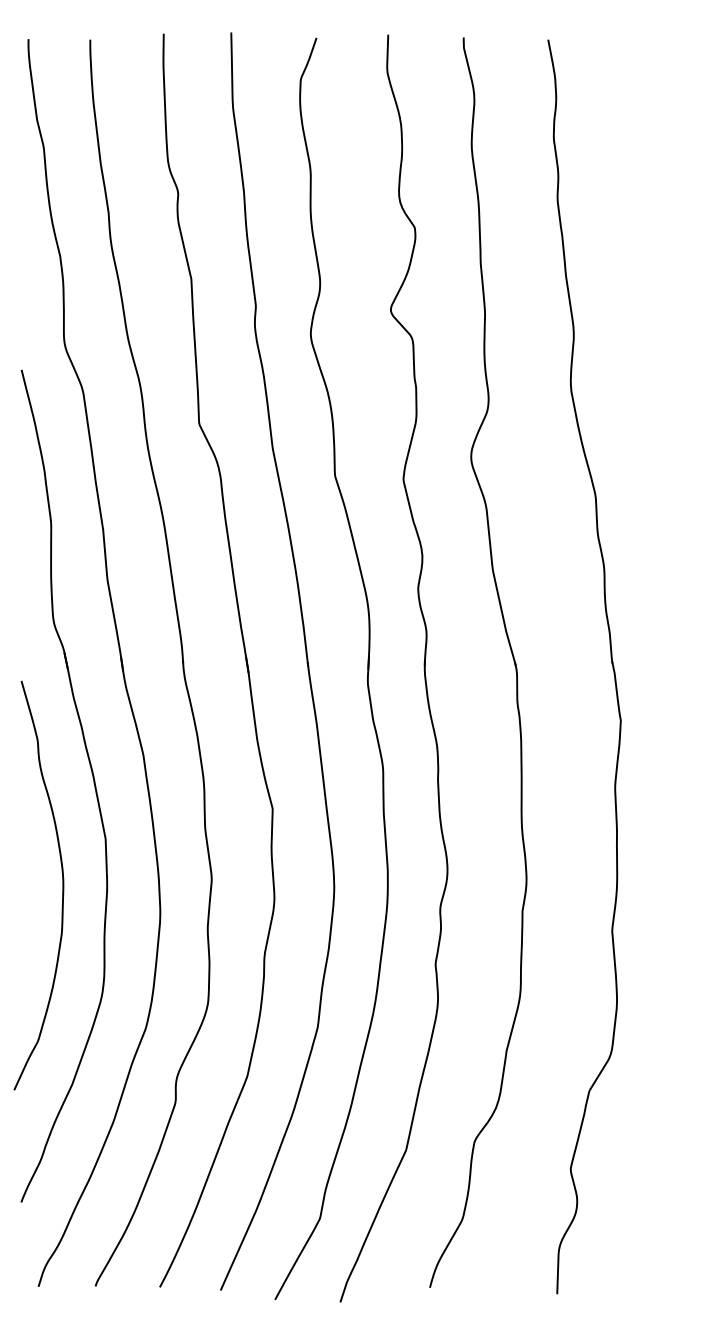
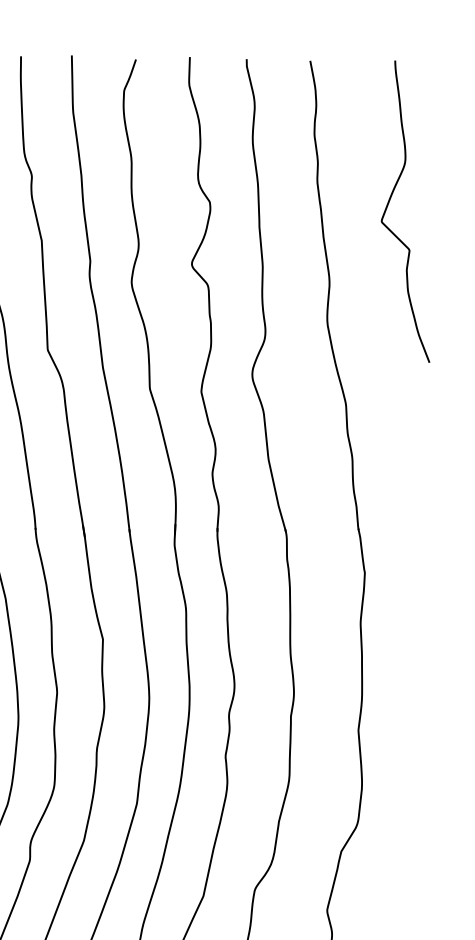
curve: (651, 233) -> (387, 206), added

